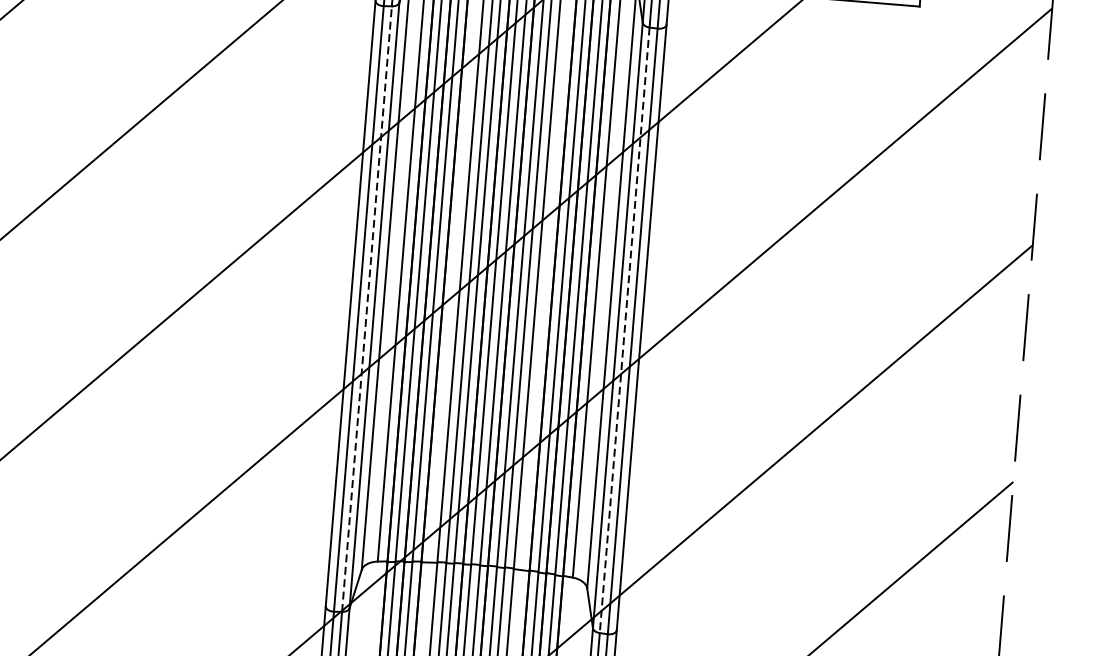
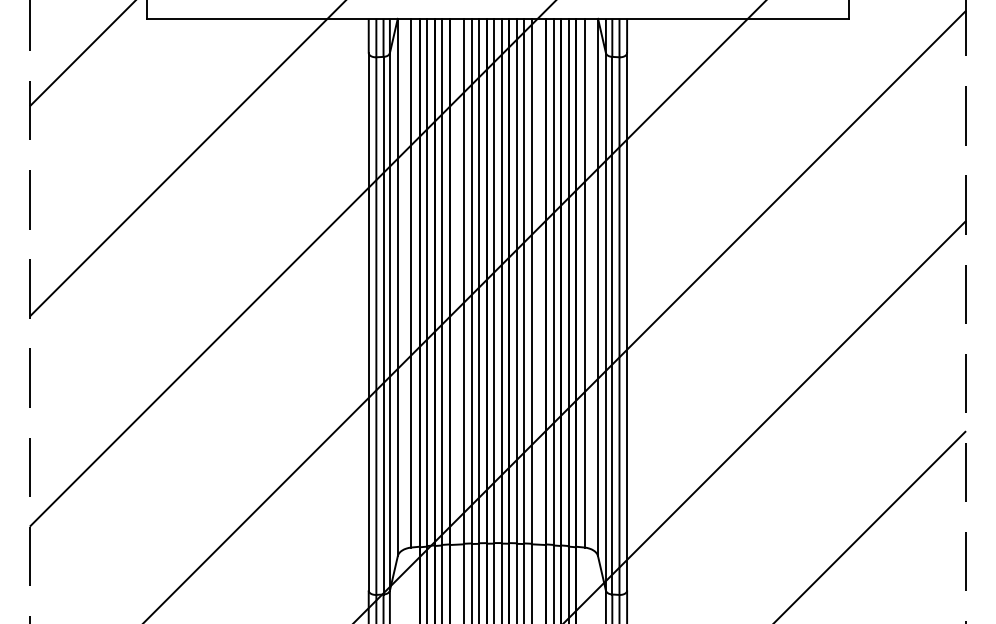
line: (366, 308) -> (383, 325), dashed -> solid
line: (624, 330) -> (612, 325), dashed -> solid

